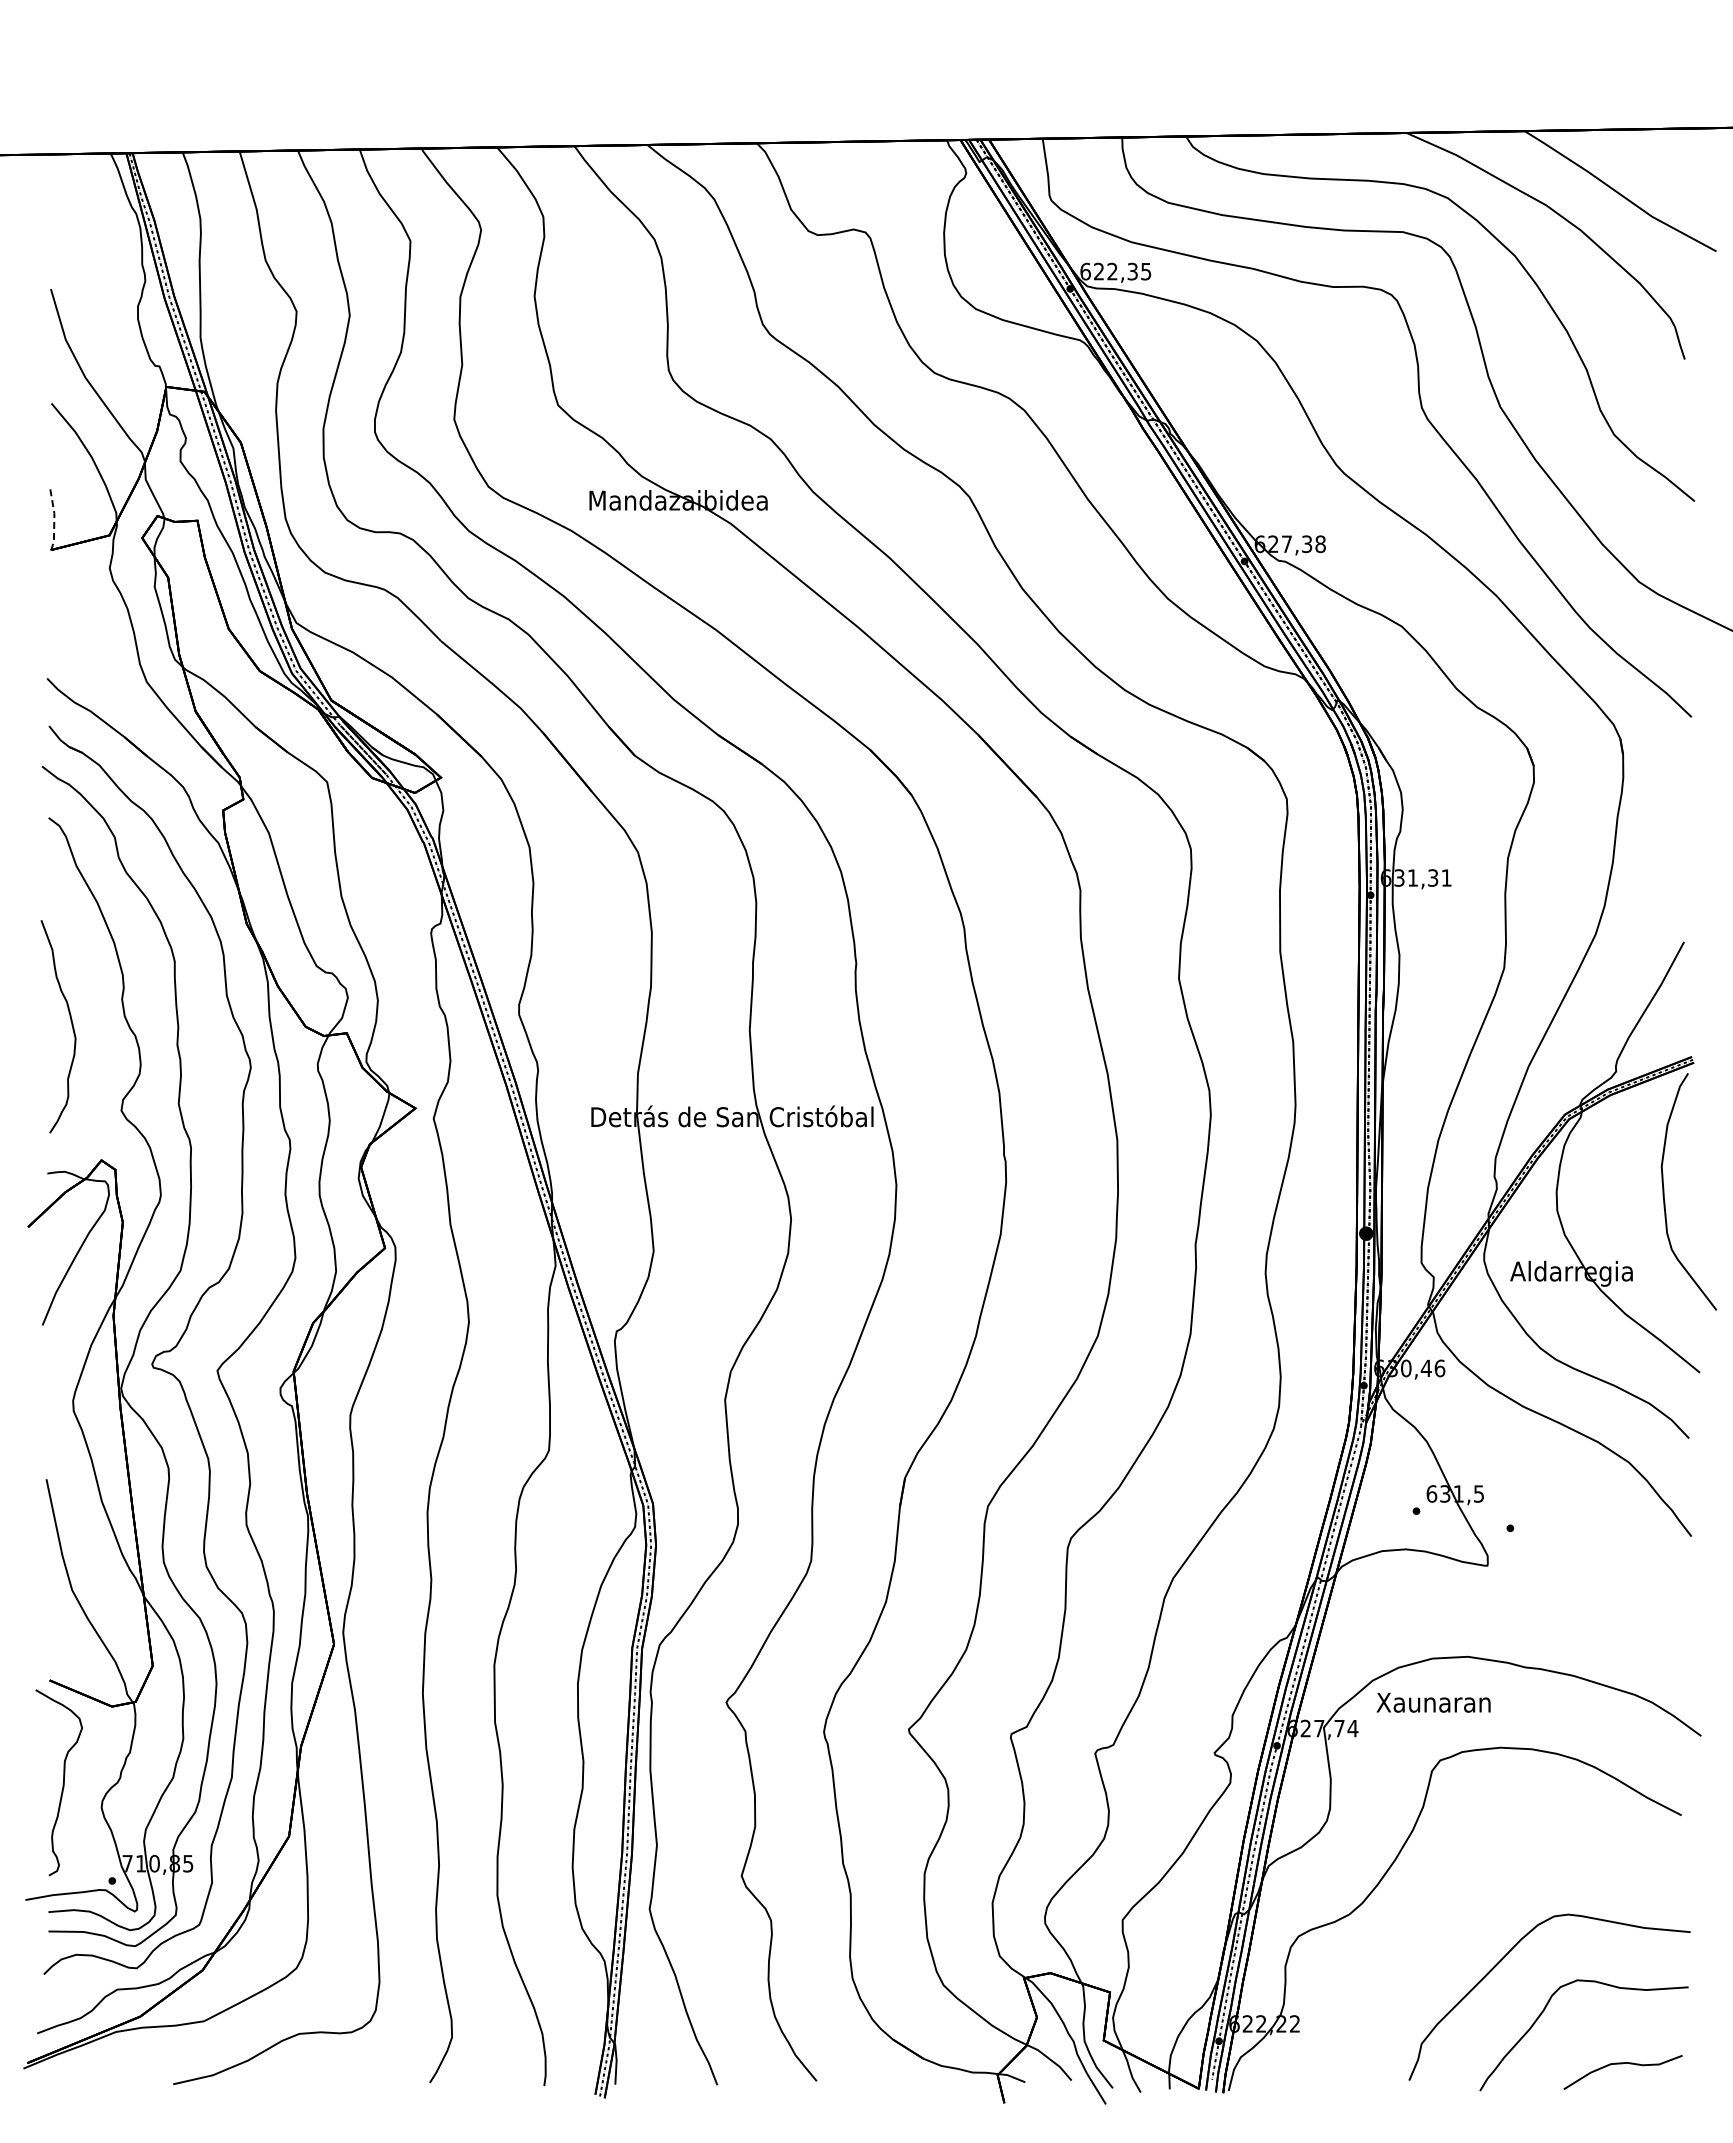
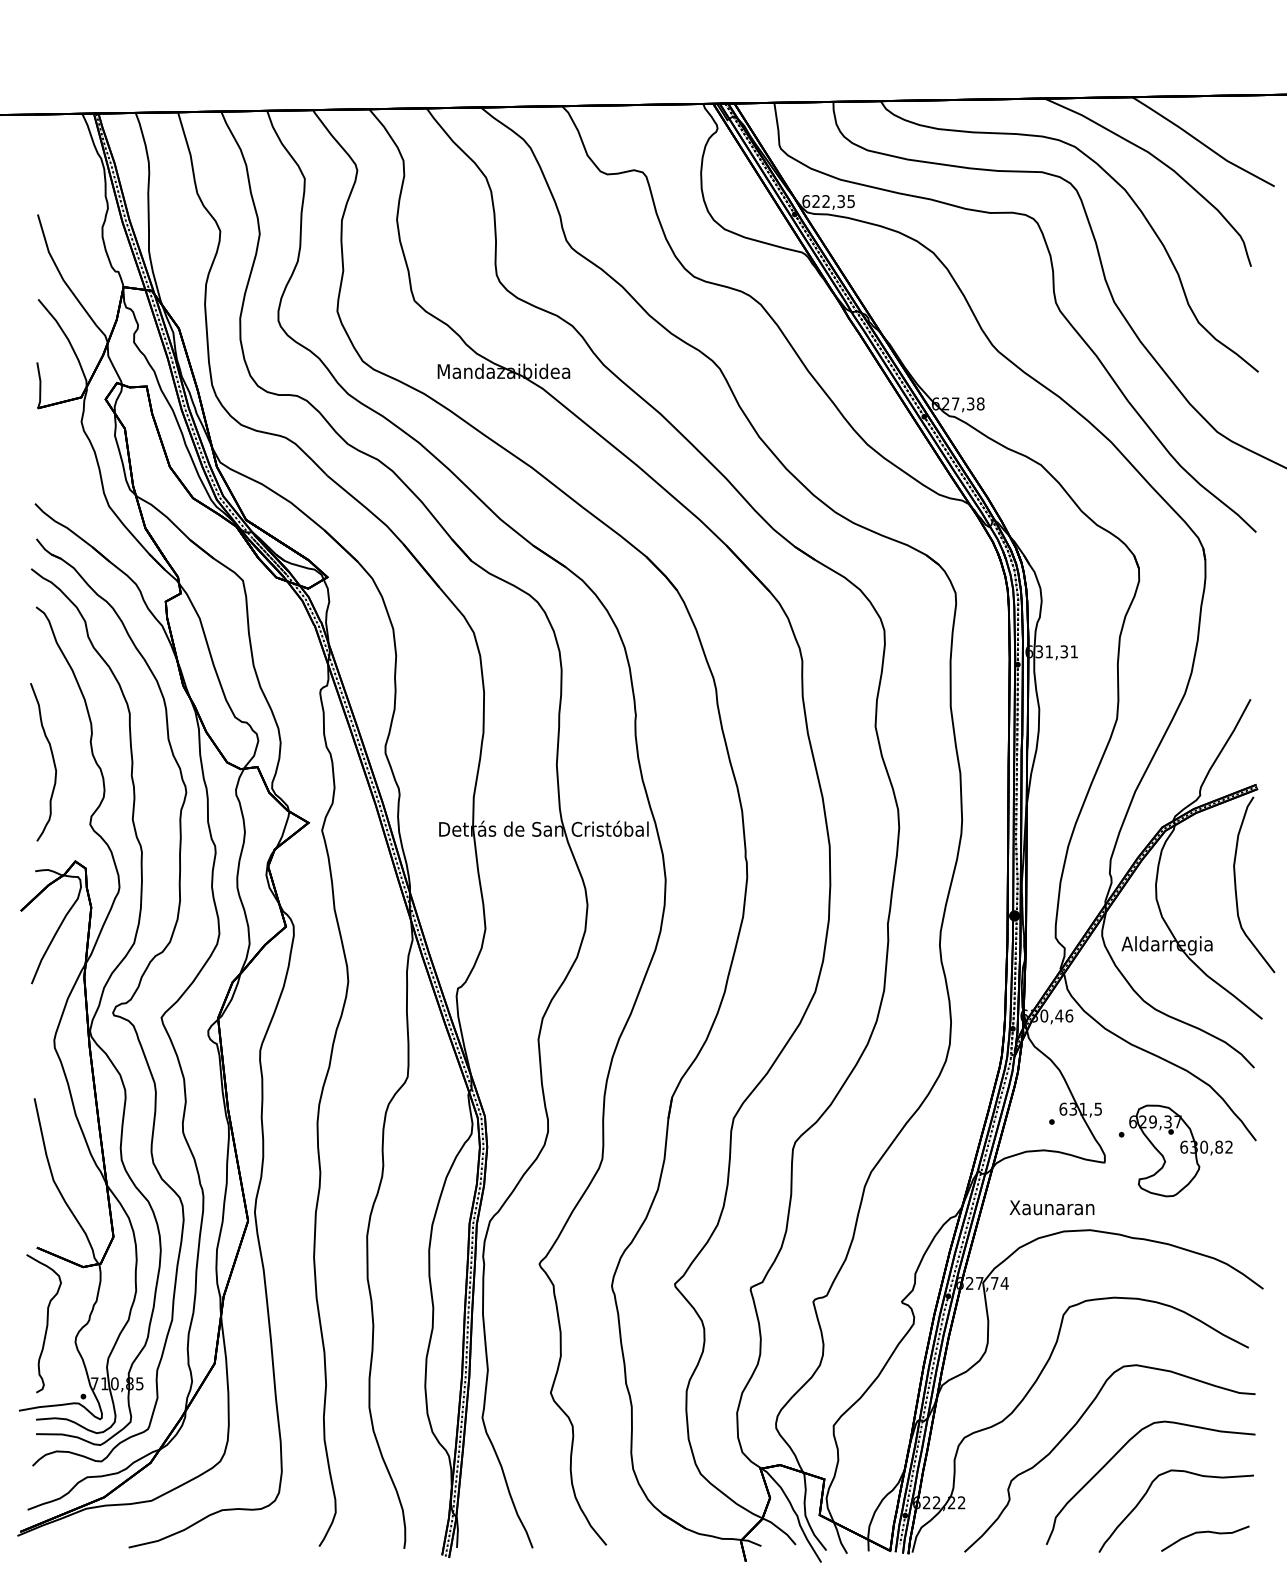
line: (54, 519) -> (40, 385), dashed -> solid
part: (1589, 1550) -> (1180, 1151), added
text: (1433, 1702) -> (1051, 1207), moved
curve: (1446, 1922) -> (1074, 1427), added

